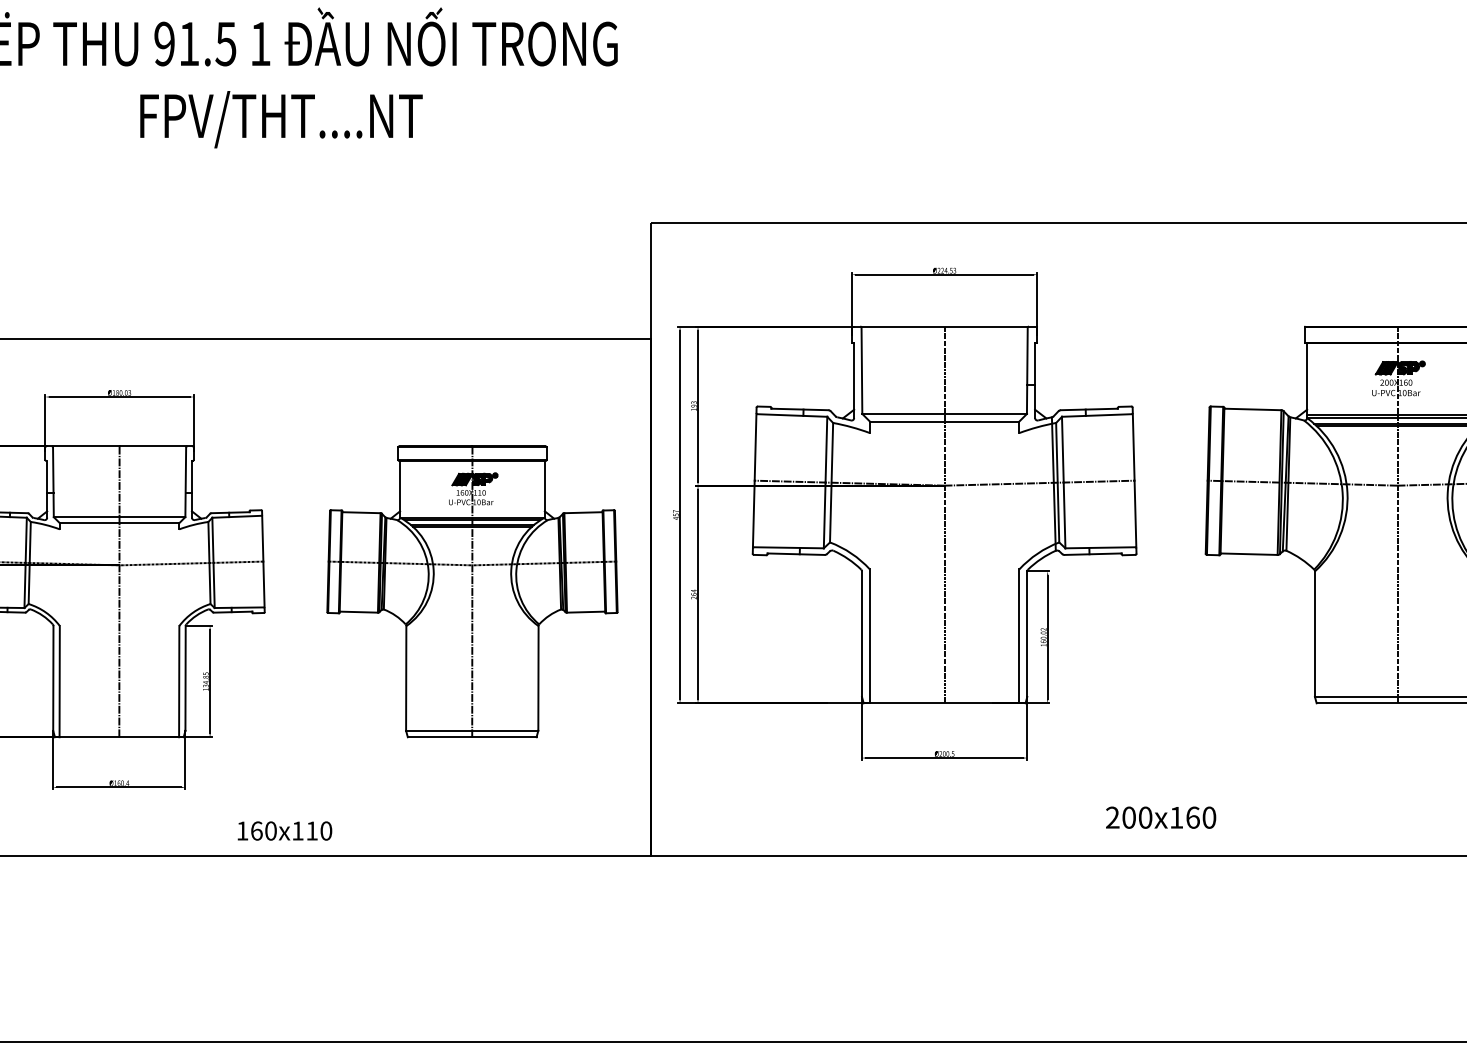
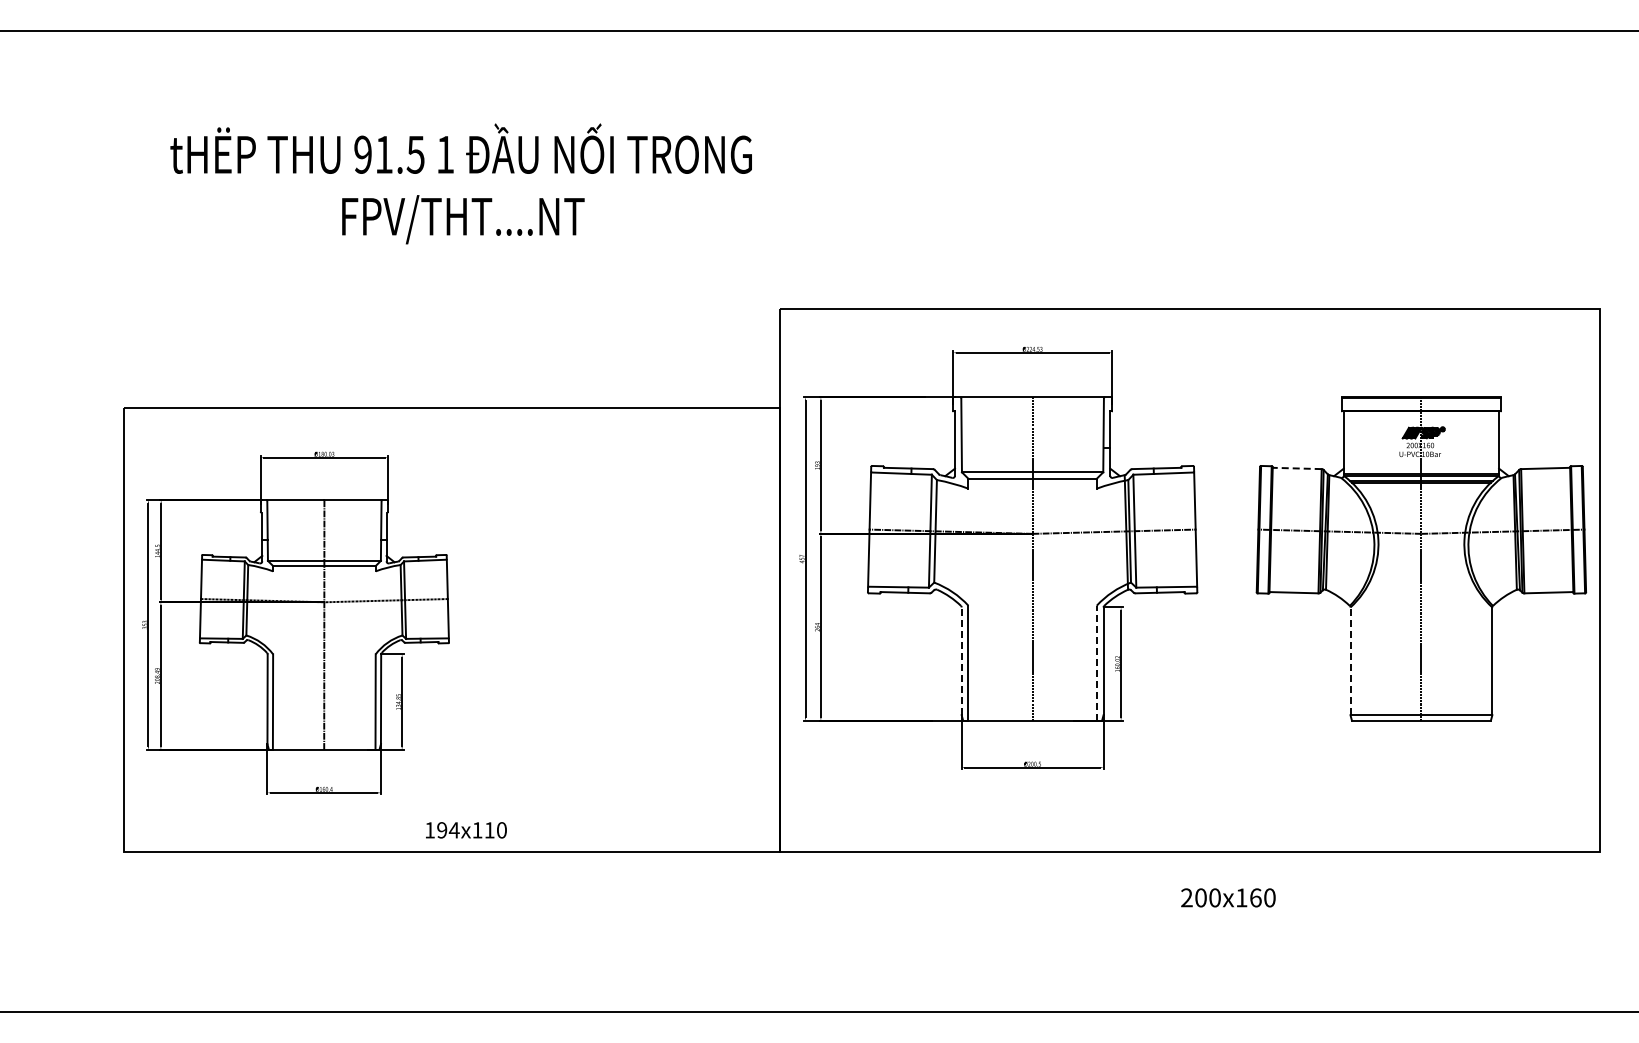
line: (1252, 409) -> (1296, 468), solid -> dashed
part: (471, 591) -> (626, 624), removed
line: (861, 634) -> (961, 661), solid -> dashed
line: (1314, 634) -> (1350, 661), solid -> dashed
line: (1019, 635) -> (1096, 662), solid -> dashed
text: (1161, 817) -> (1228, 897), moved
text: (264, 831) -> (448, 830), 160x110 -> 194x110

